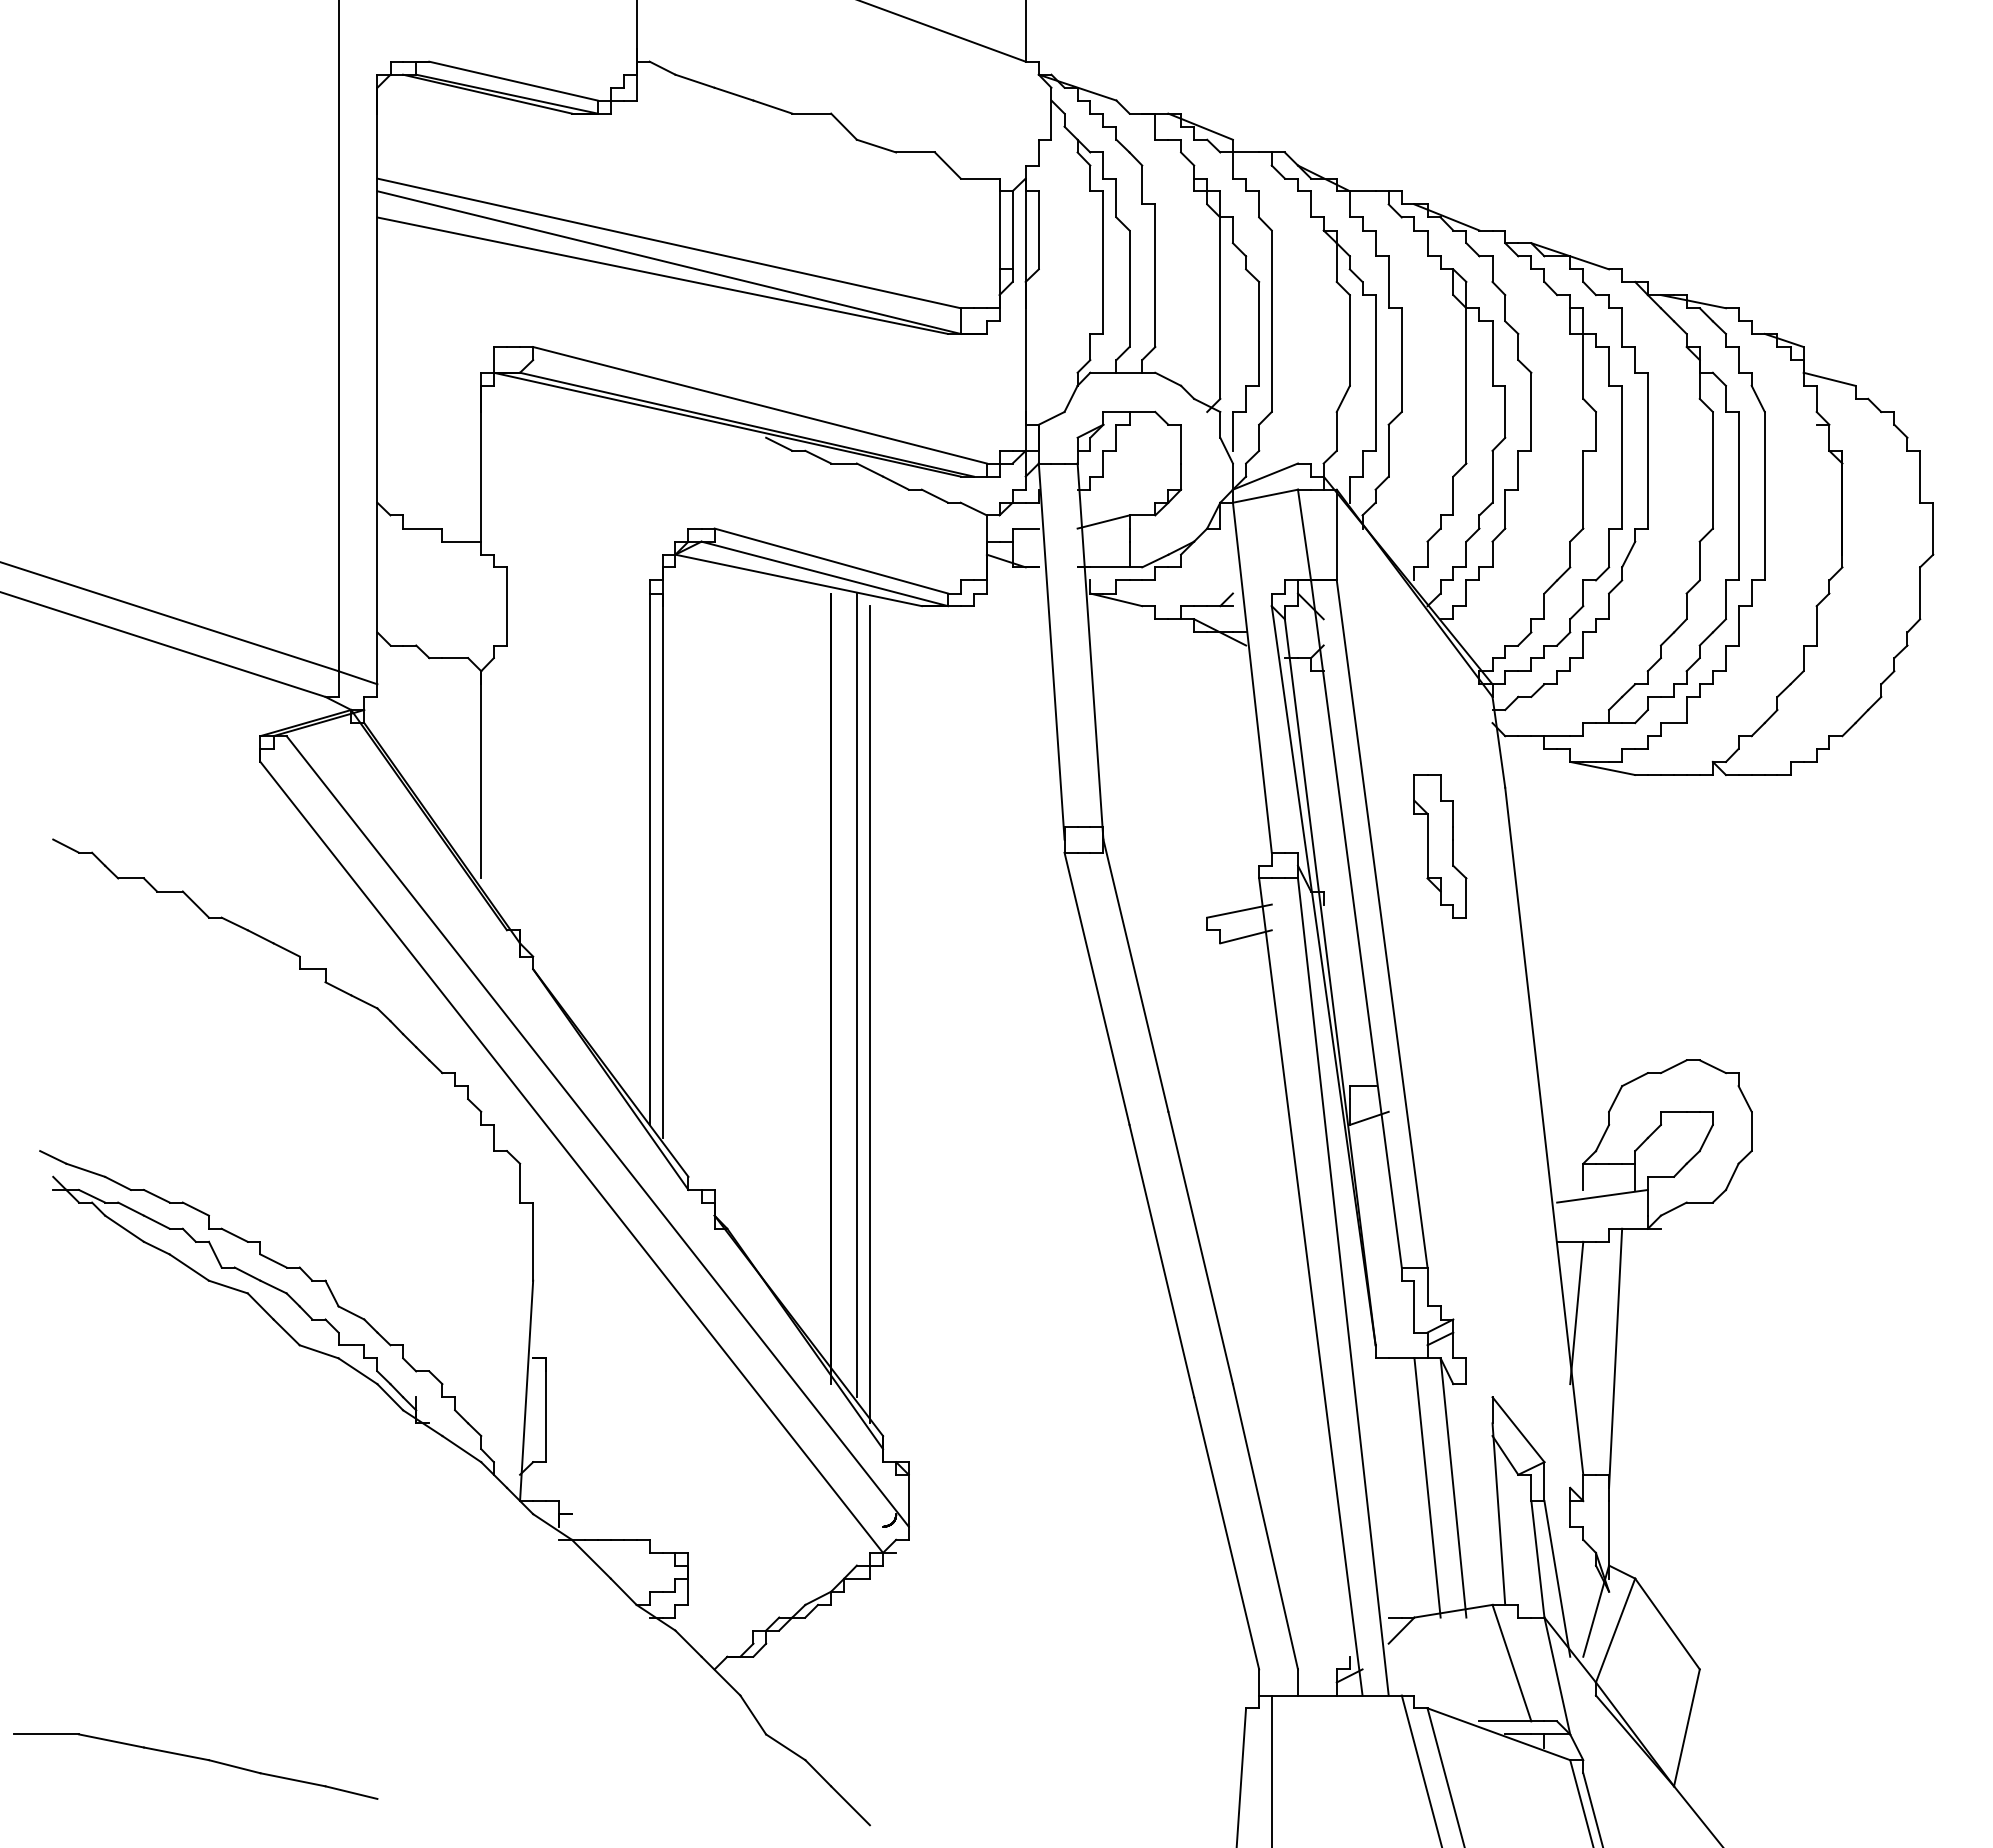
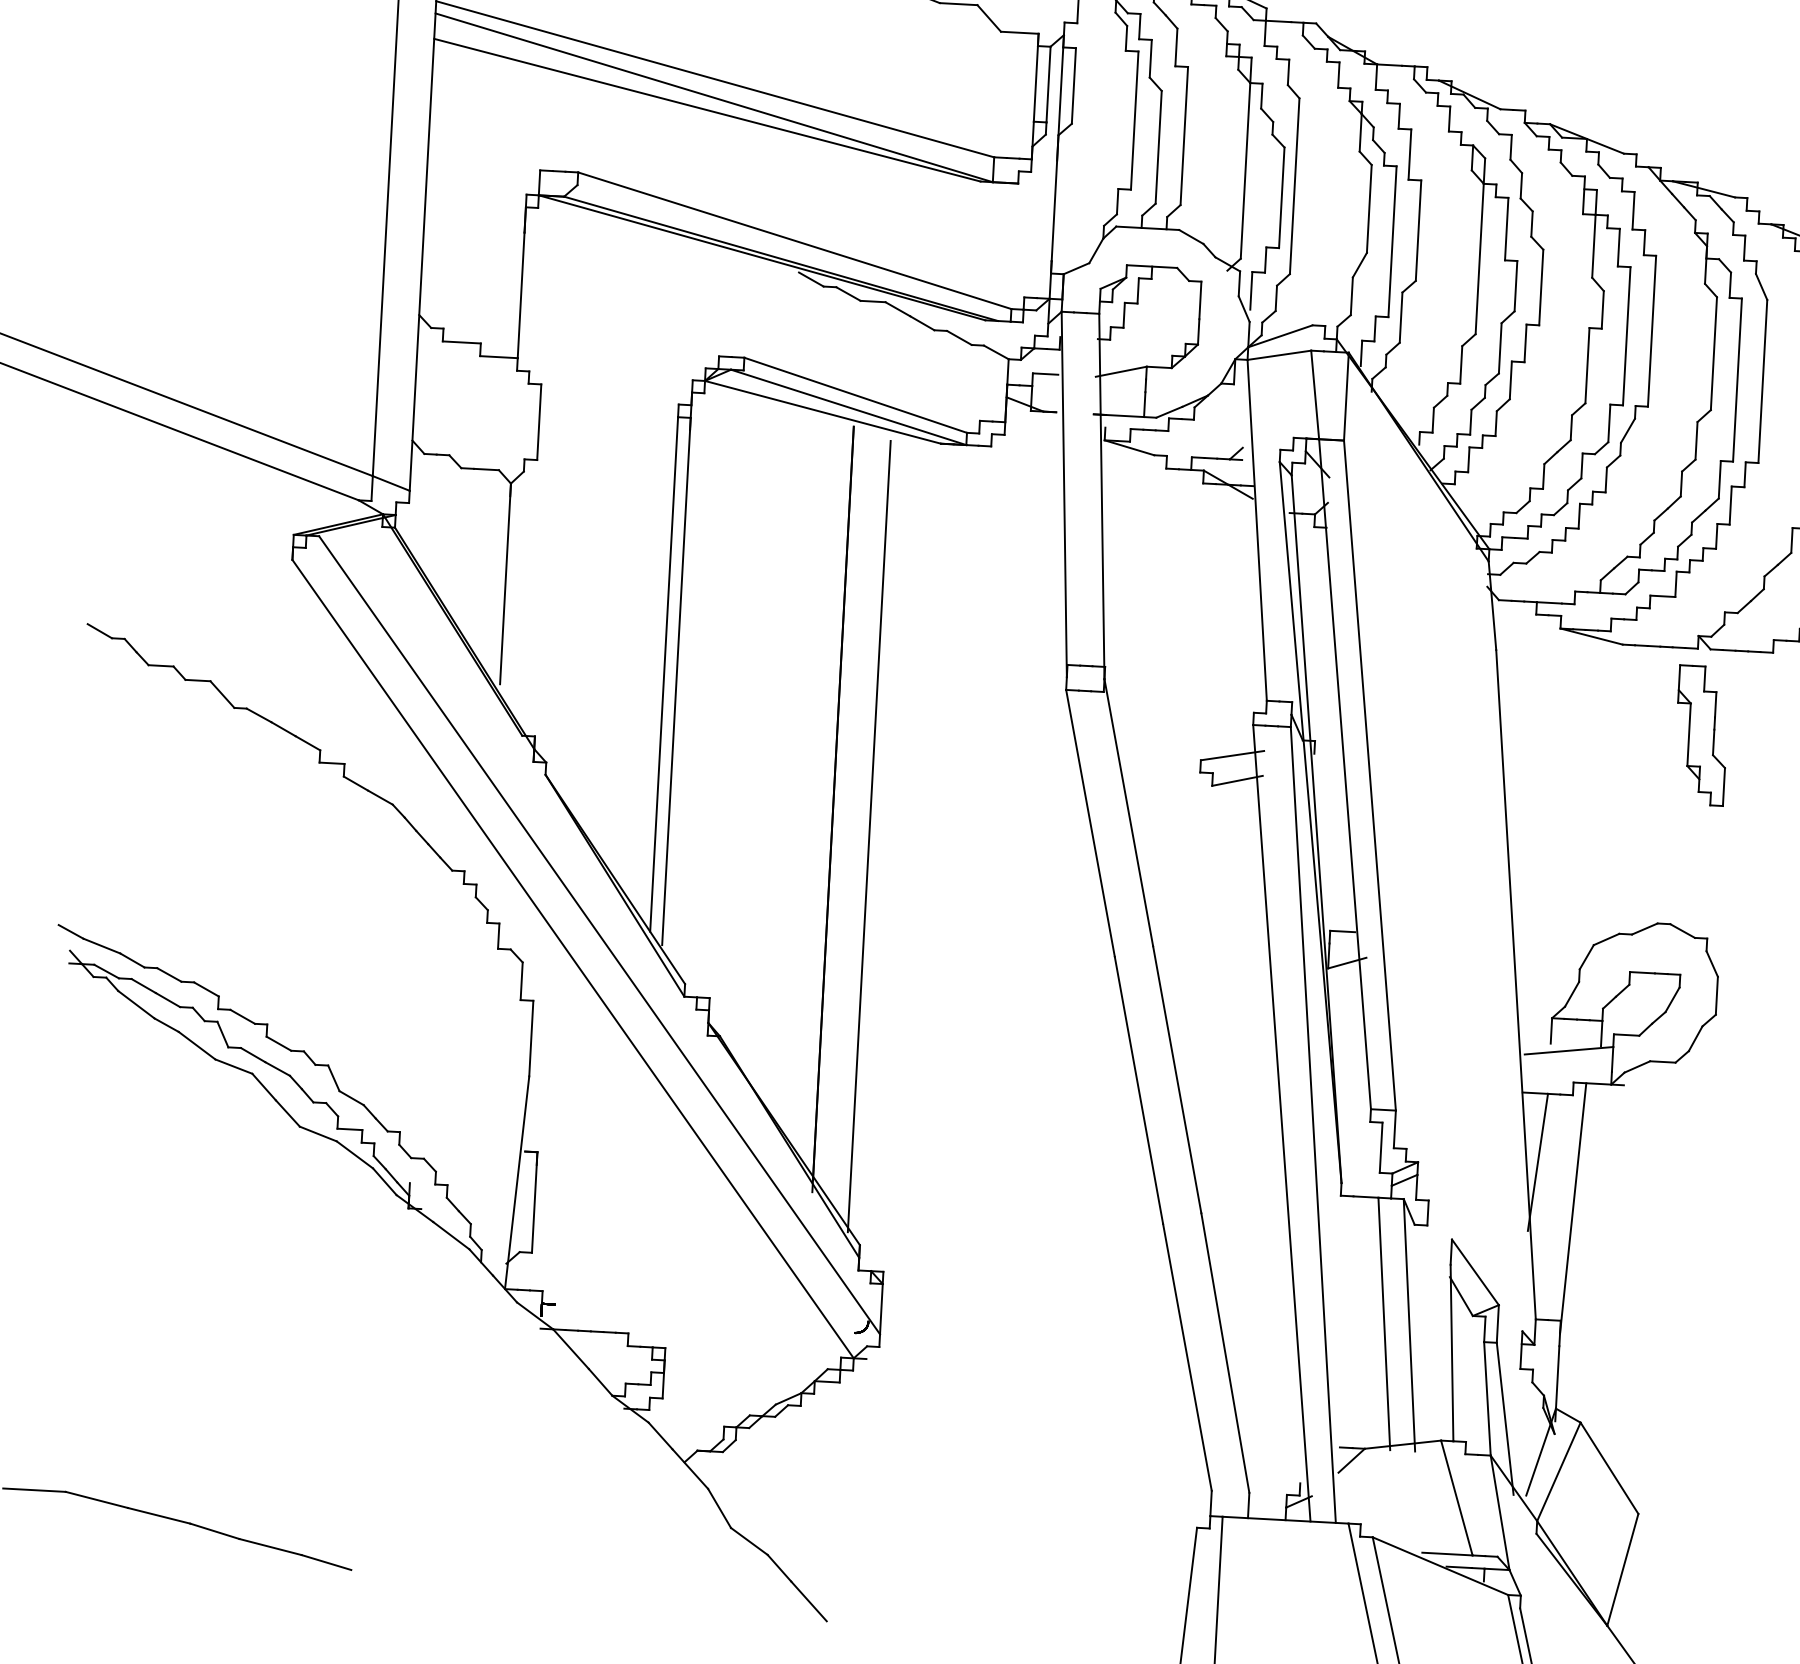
part: (1440, 846) -> (1701, 735), moved
line: (856, 995) -> (857, 817), removed

